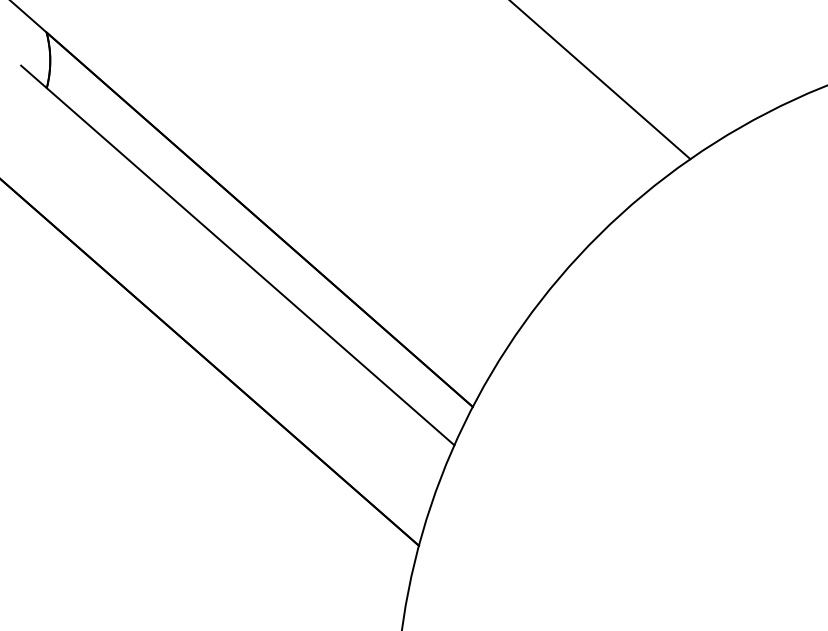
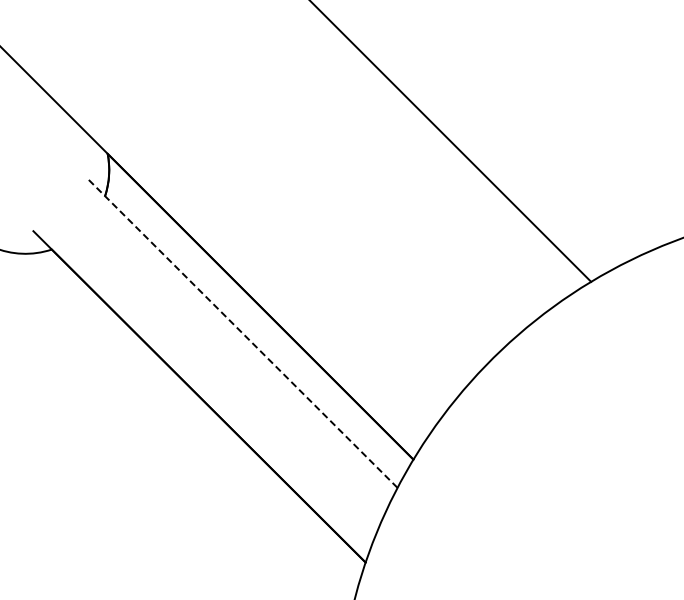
line: (238, 254) -> (242, 332), solid -> dashed

